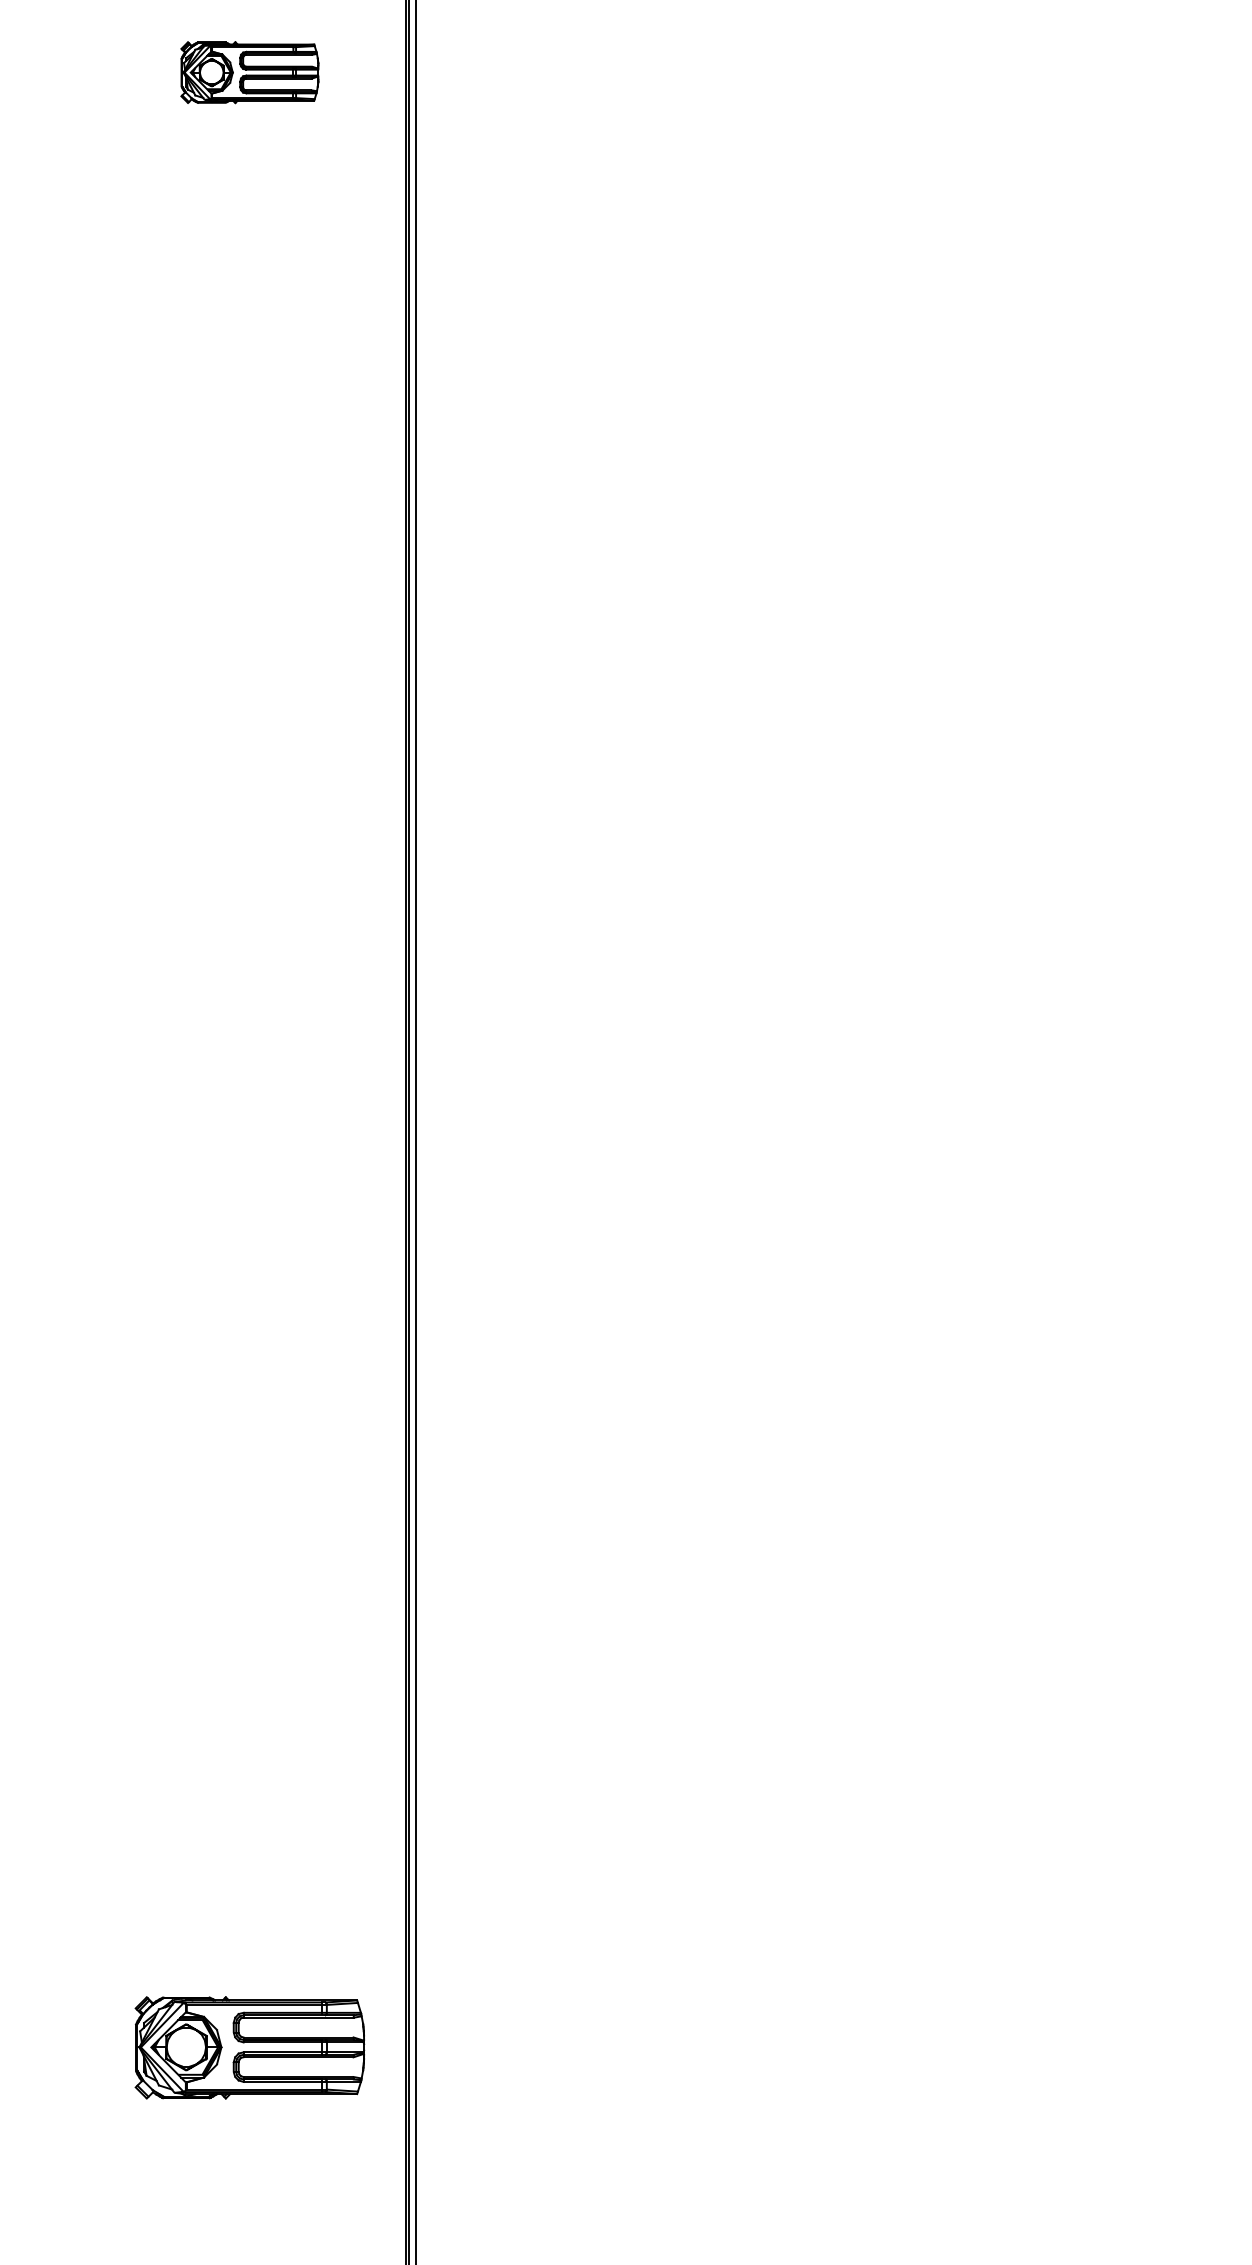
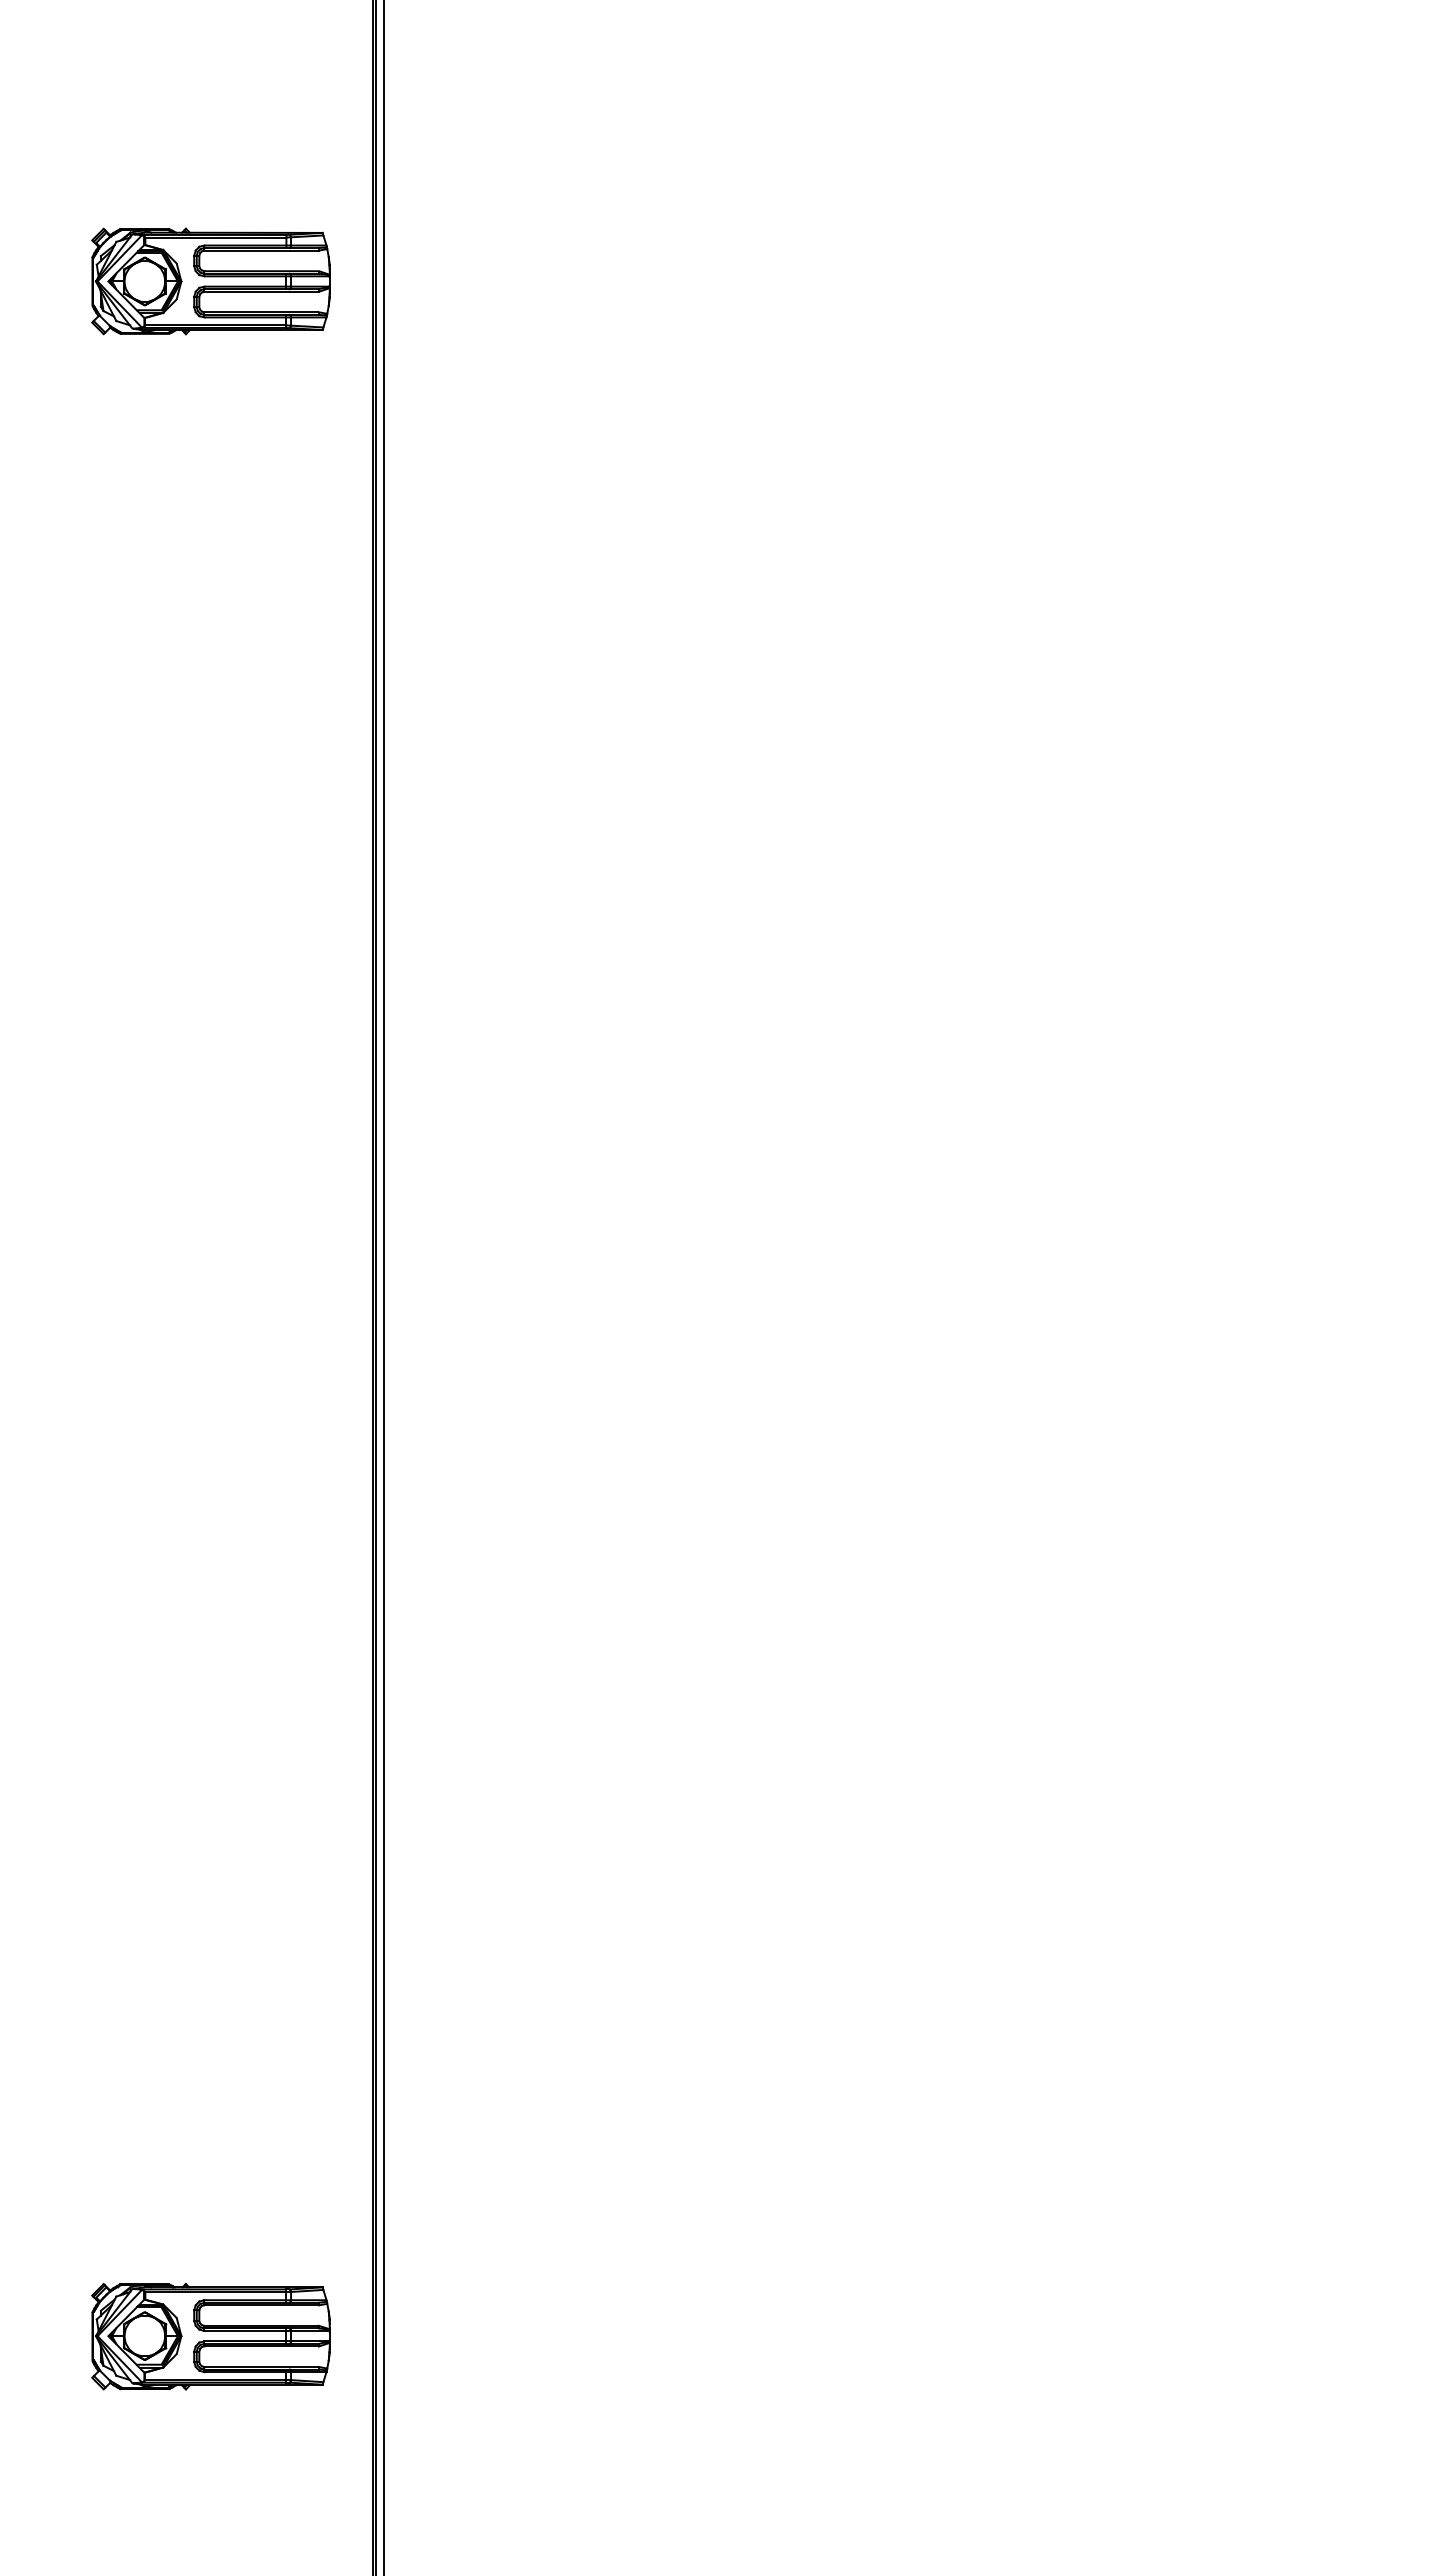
part: (249, 72) -> (210, 281), size x1.67

